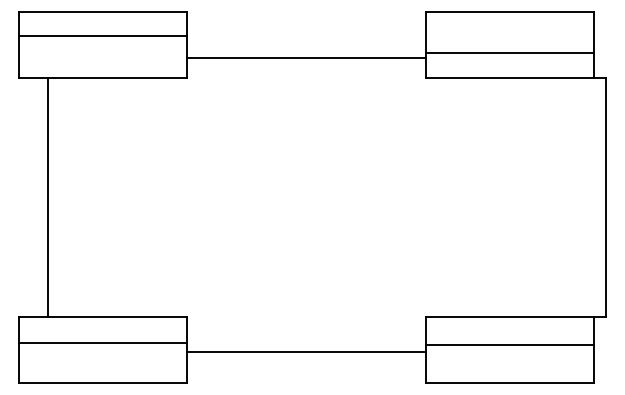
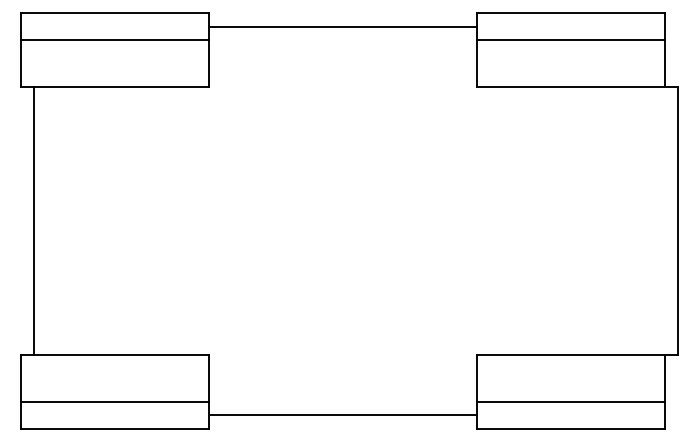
line: (510, 52) -> (570, 39), moved
line: (306, 58) -> (342, 26), moved
line: (48, 197) -> (34, 220), moved
line: (102, 343) -> (114, 402), moved
line: (510, 345) -> (570, 402), moved
line: (306, 351) -> (342, 415), moved

